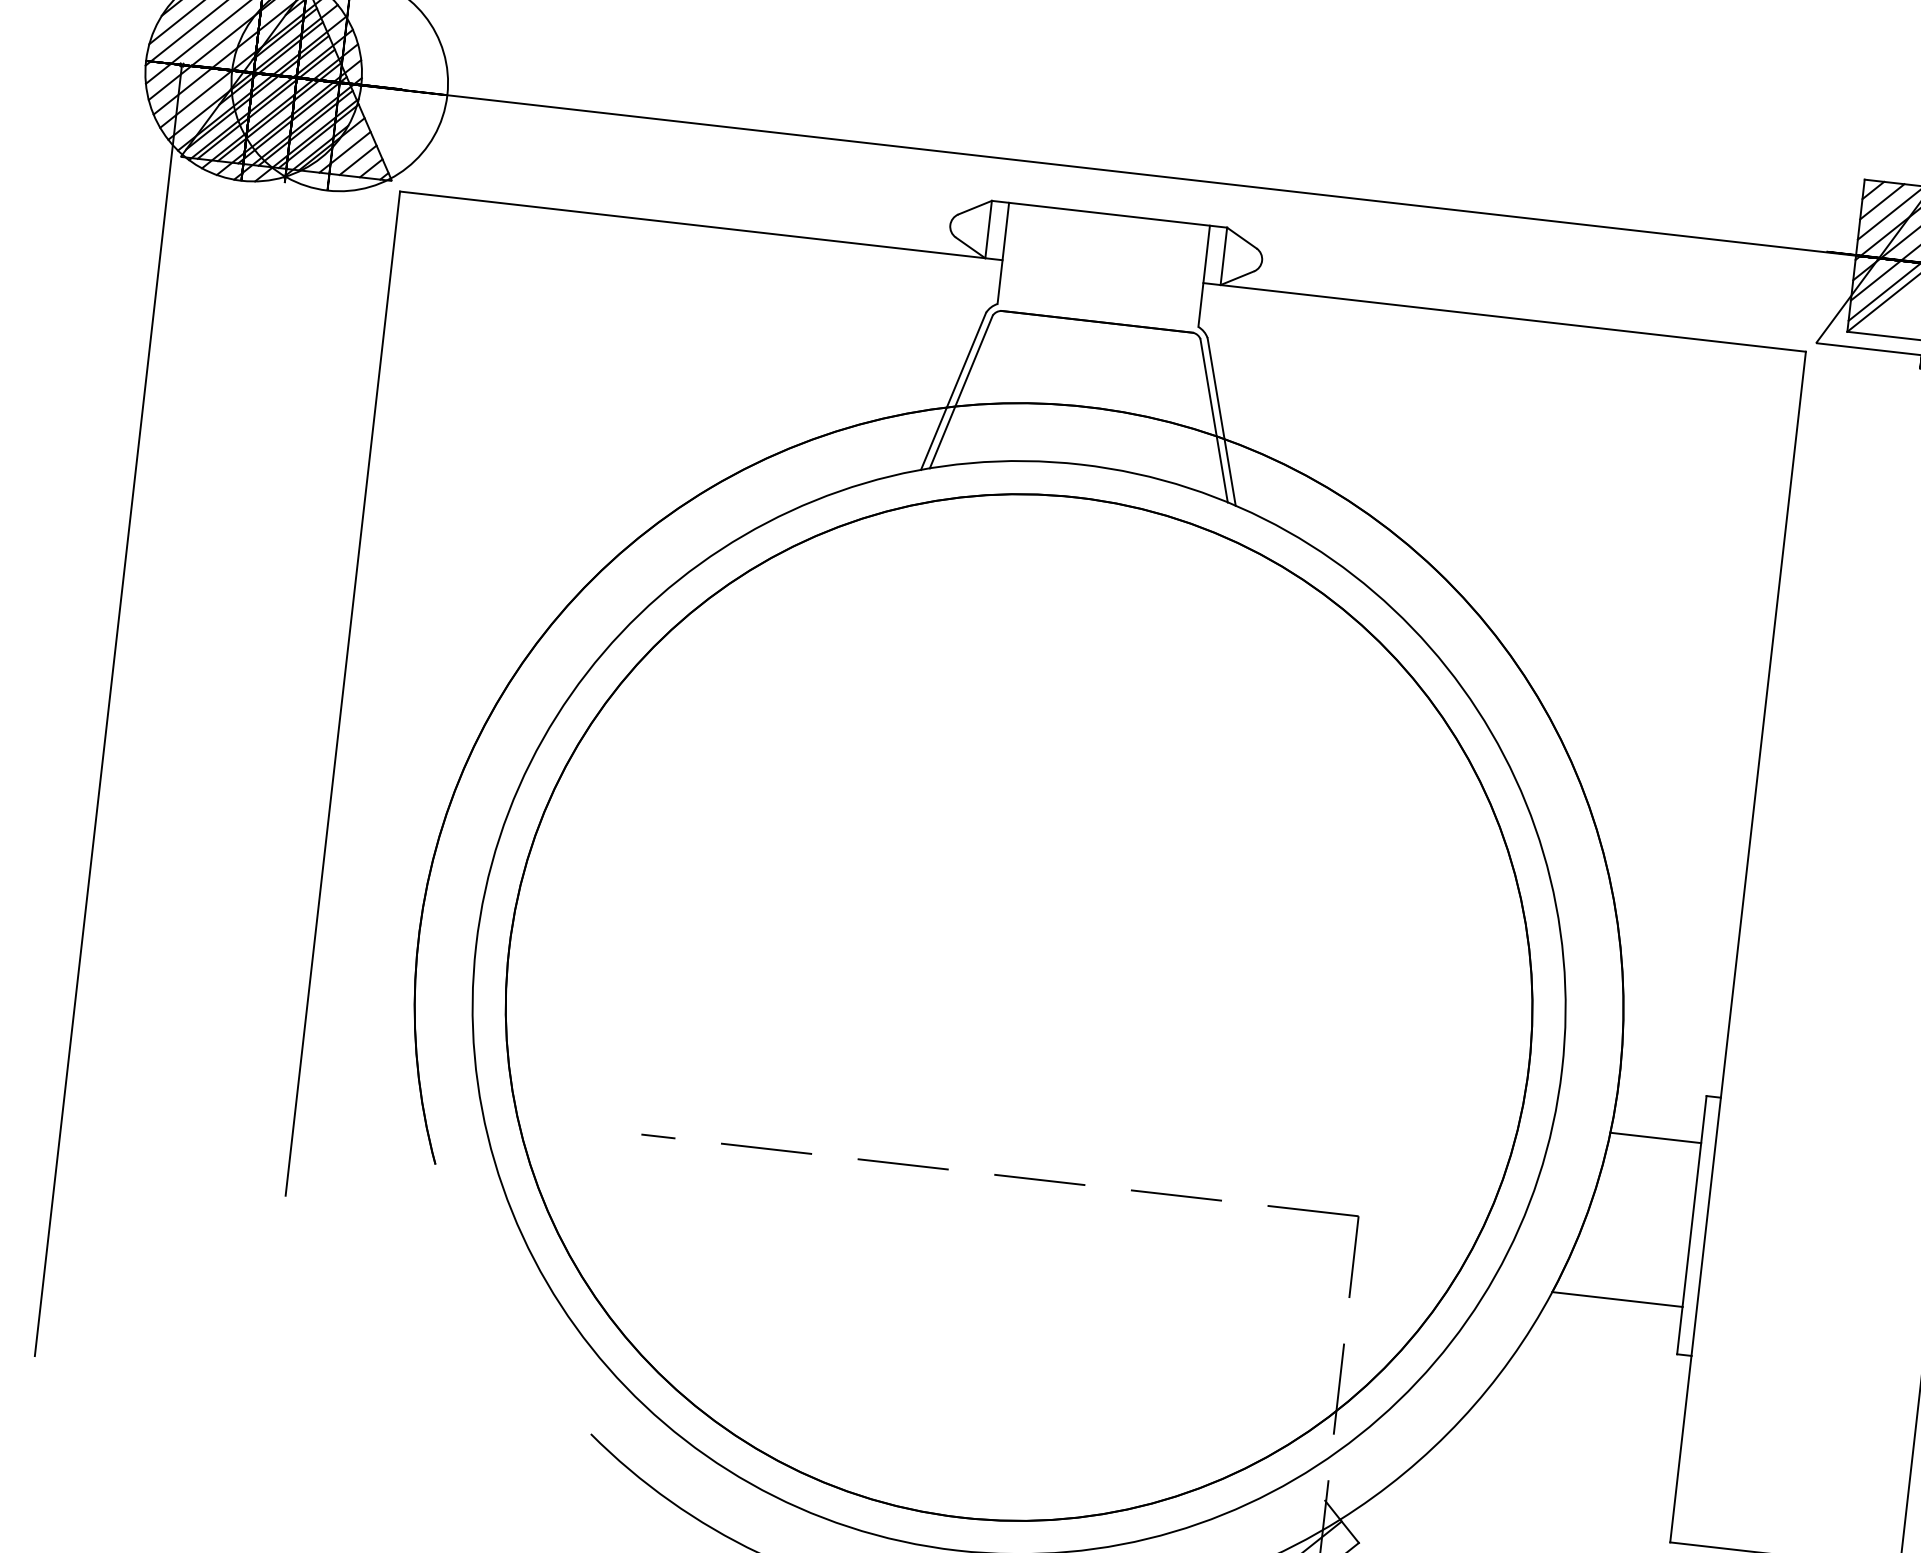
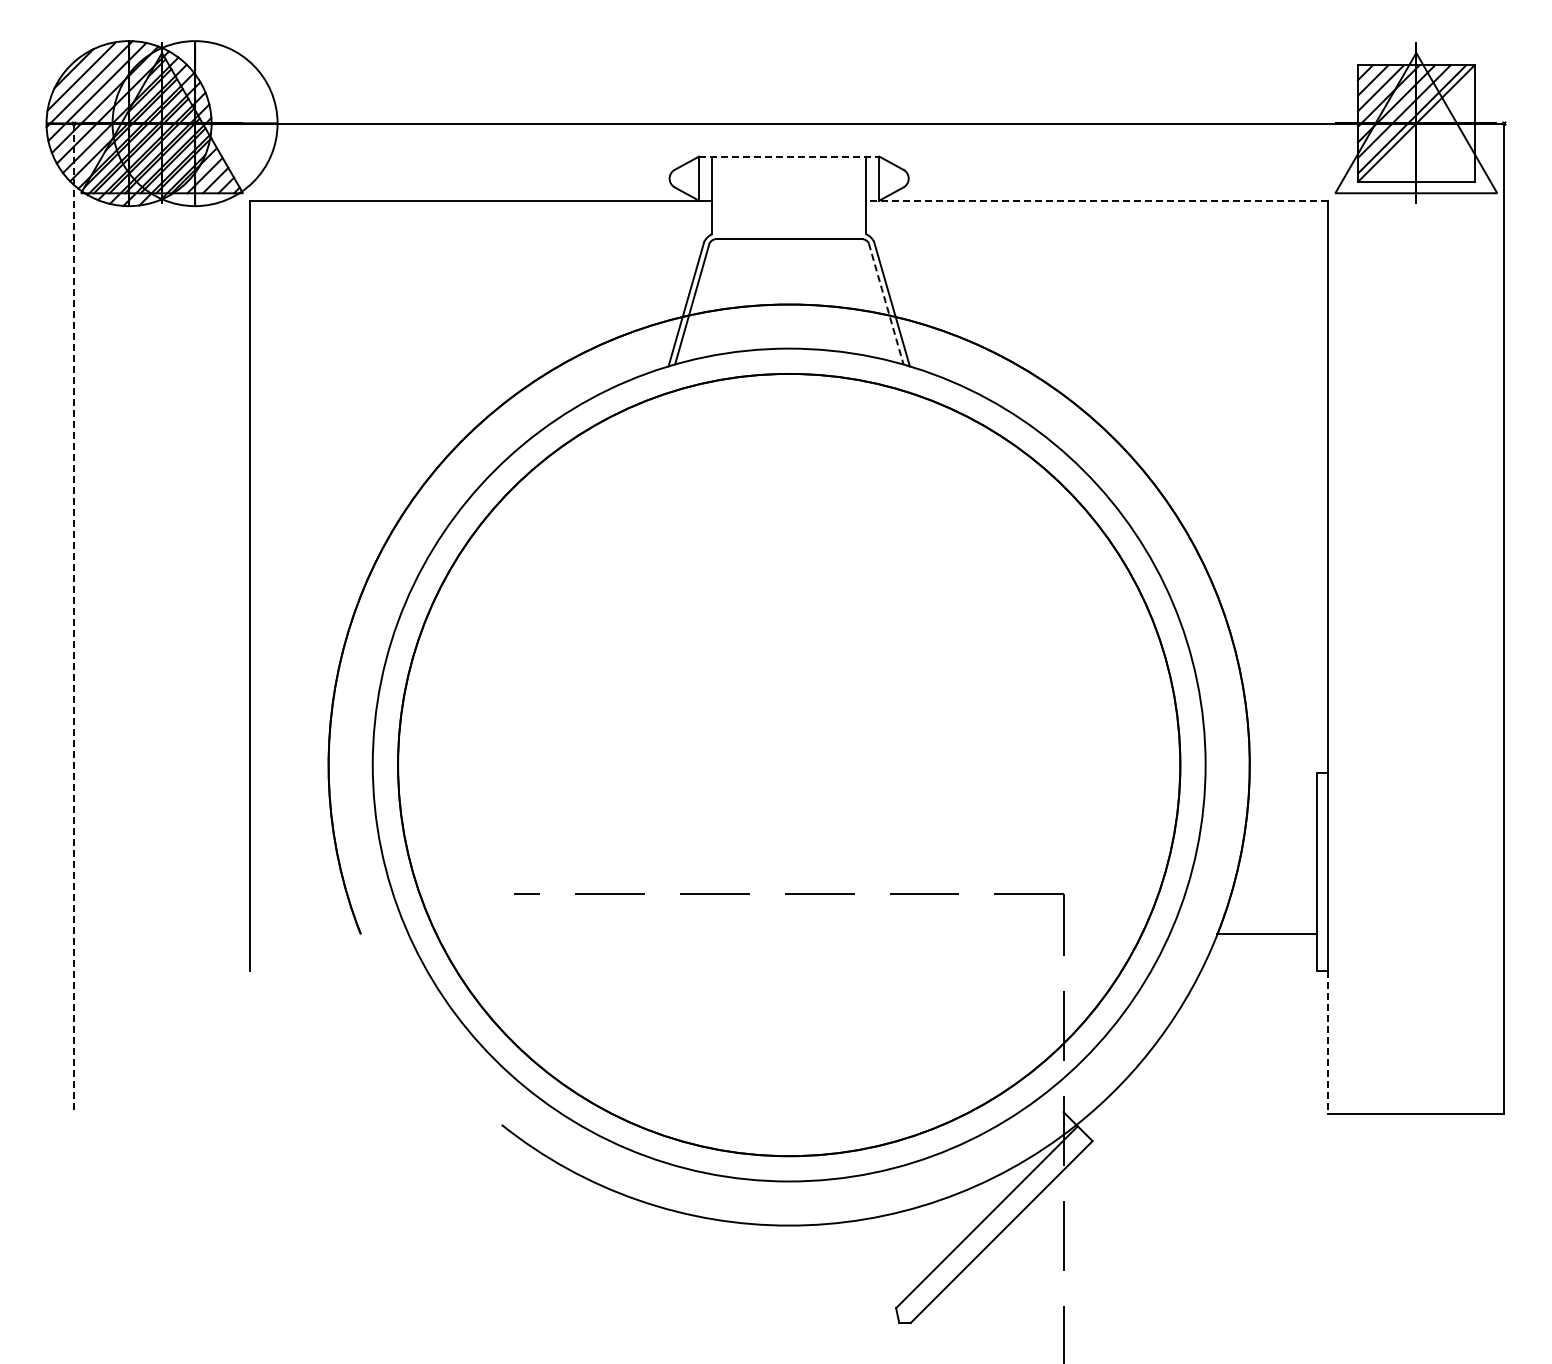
line: (1109, 214) -> (789, 156), solid -> dashed
line: (1503, 317) -> (1096, 200), solid -> dashed
line: (1214, 421) -> (886, 304), solid -> dashed
line: (108, 711) -> (74, 619), solid -> dashed
line: (1655, 1137) -> (1282, 808), removed
line: (1681, 1449) -> (1328, 1042), solid -> dashed

